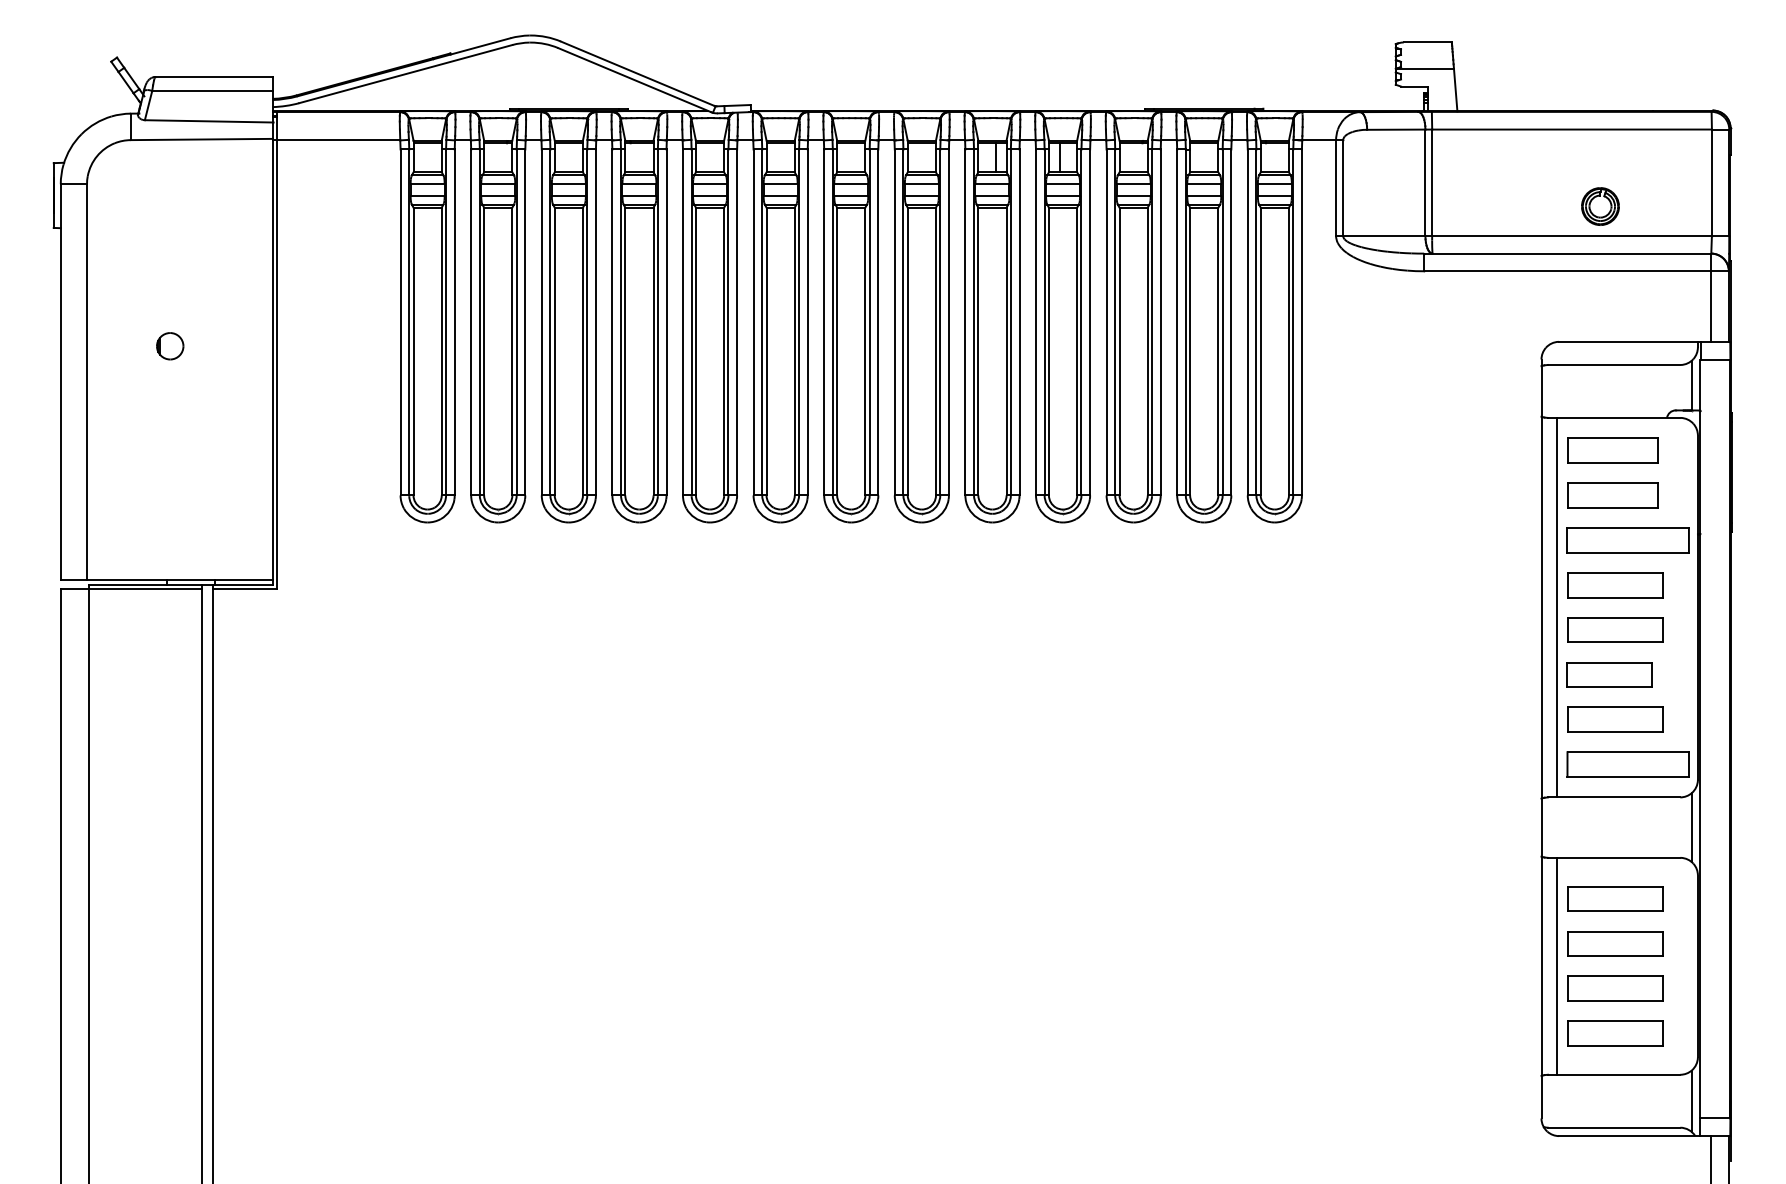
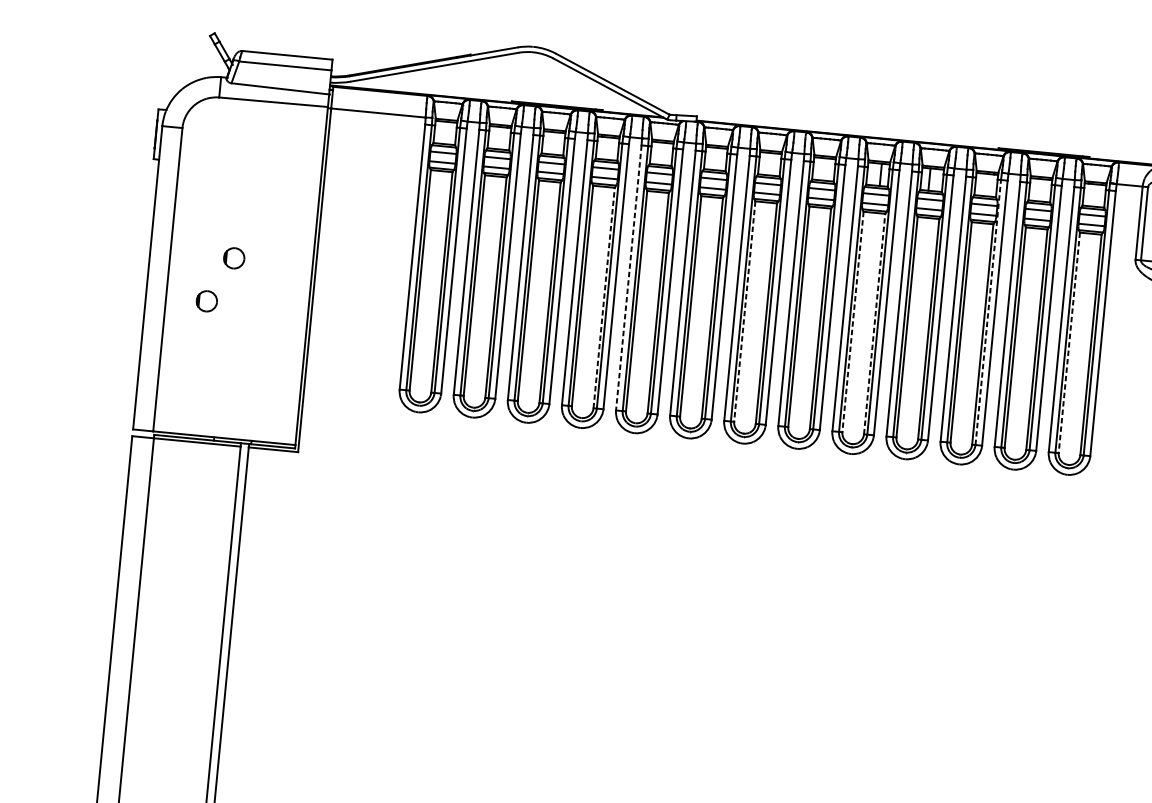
line: (682, 322) -> (628, 277), solid -> dashed
line: (1152, 322) -> (988, 312), solid -> dashed
line: (653, 351) -> (604, 298), solid -> dashed
line: (837, 351) -> (745, 311), solid -> dashed
line: (978, 351) -> (853, 321), solid -> dashed
line: (1006, 351) -> (874, 324), solid -> dashed
line: (1260, 351) -> (1069, 342), solid -> dashed
part: (140, 405) -> (207, 301), added

